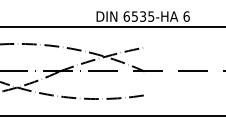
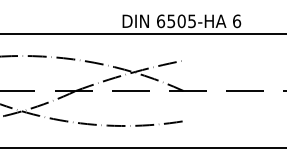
text: (142, 16) -> (181, 21), 6535-HA -> 6505-HA

